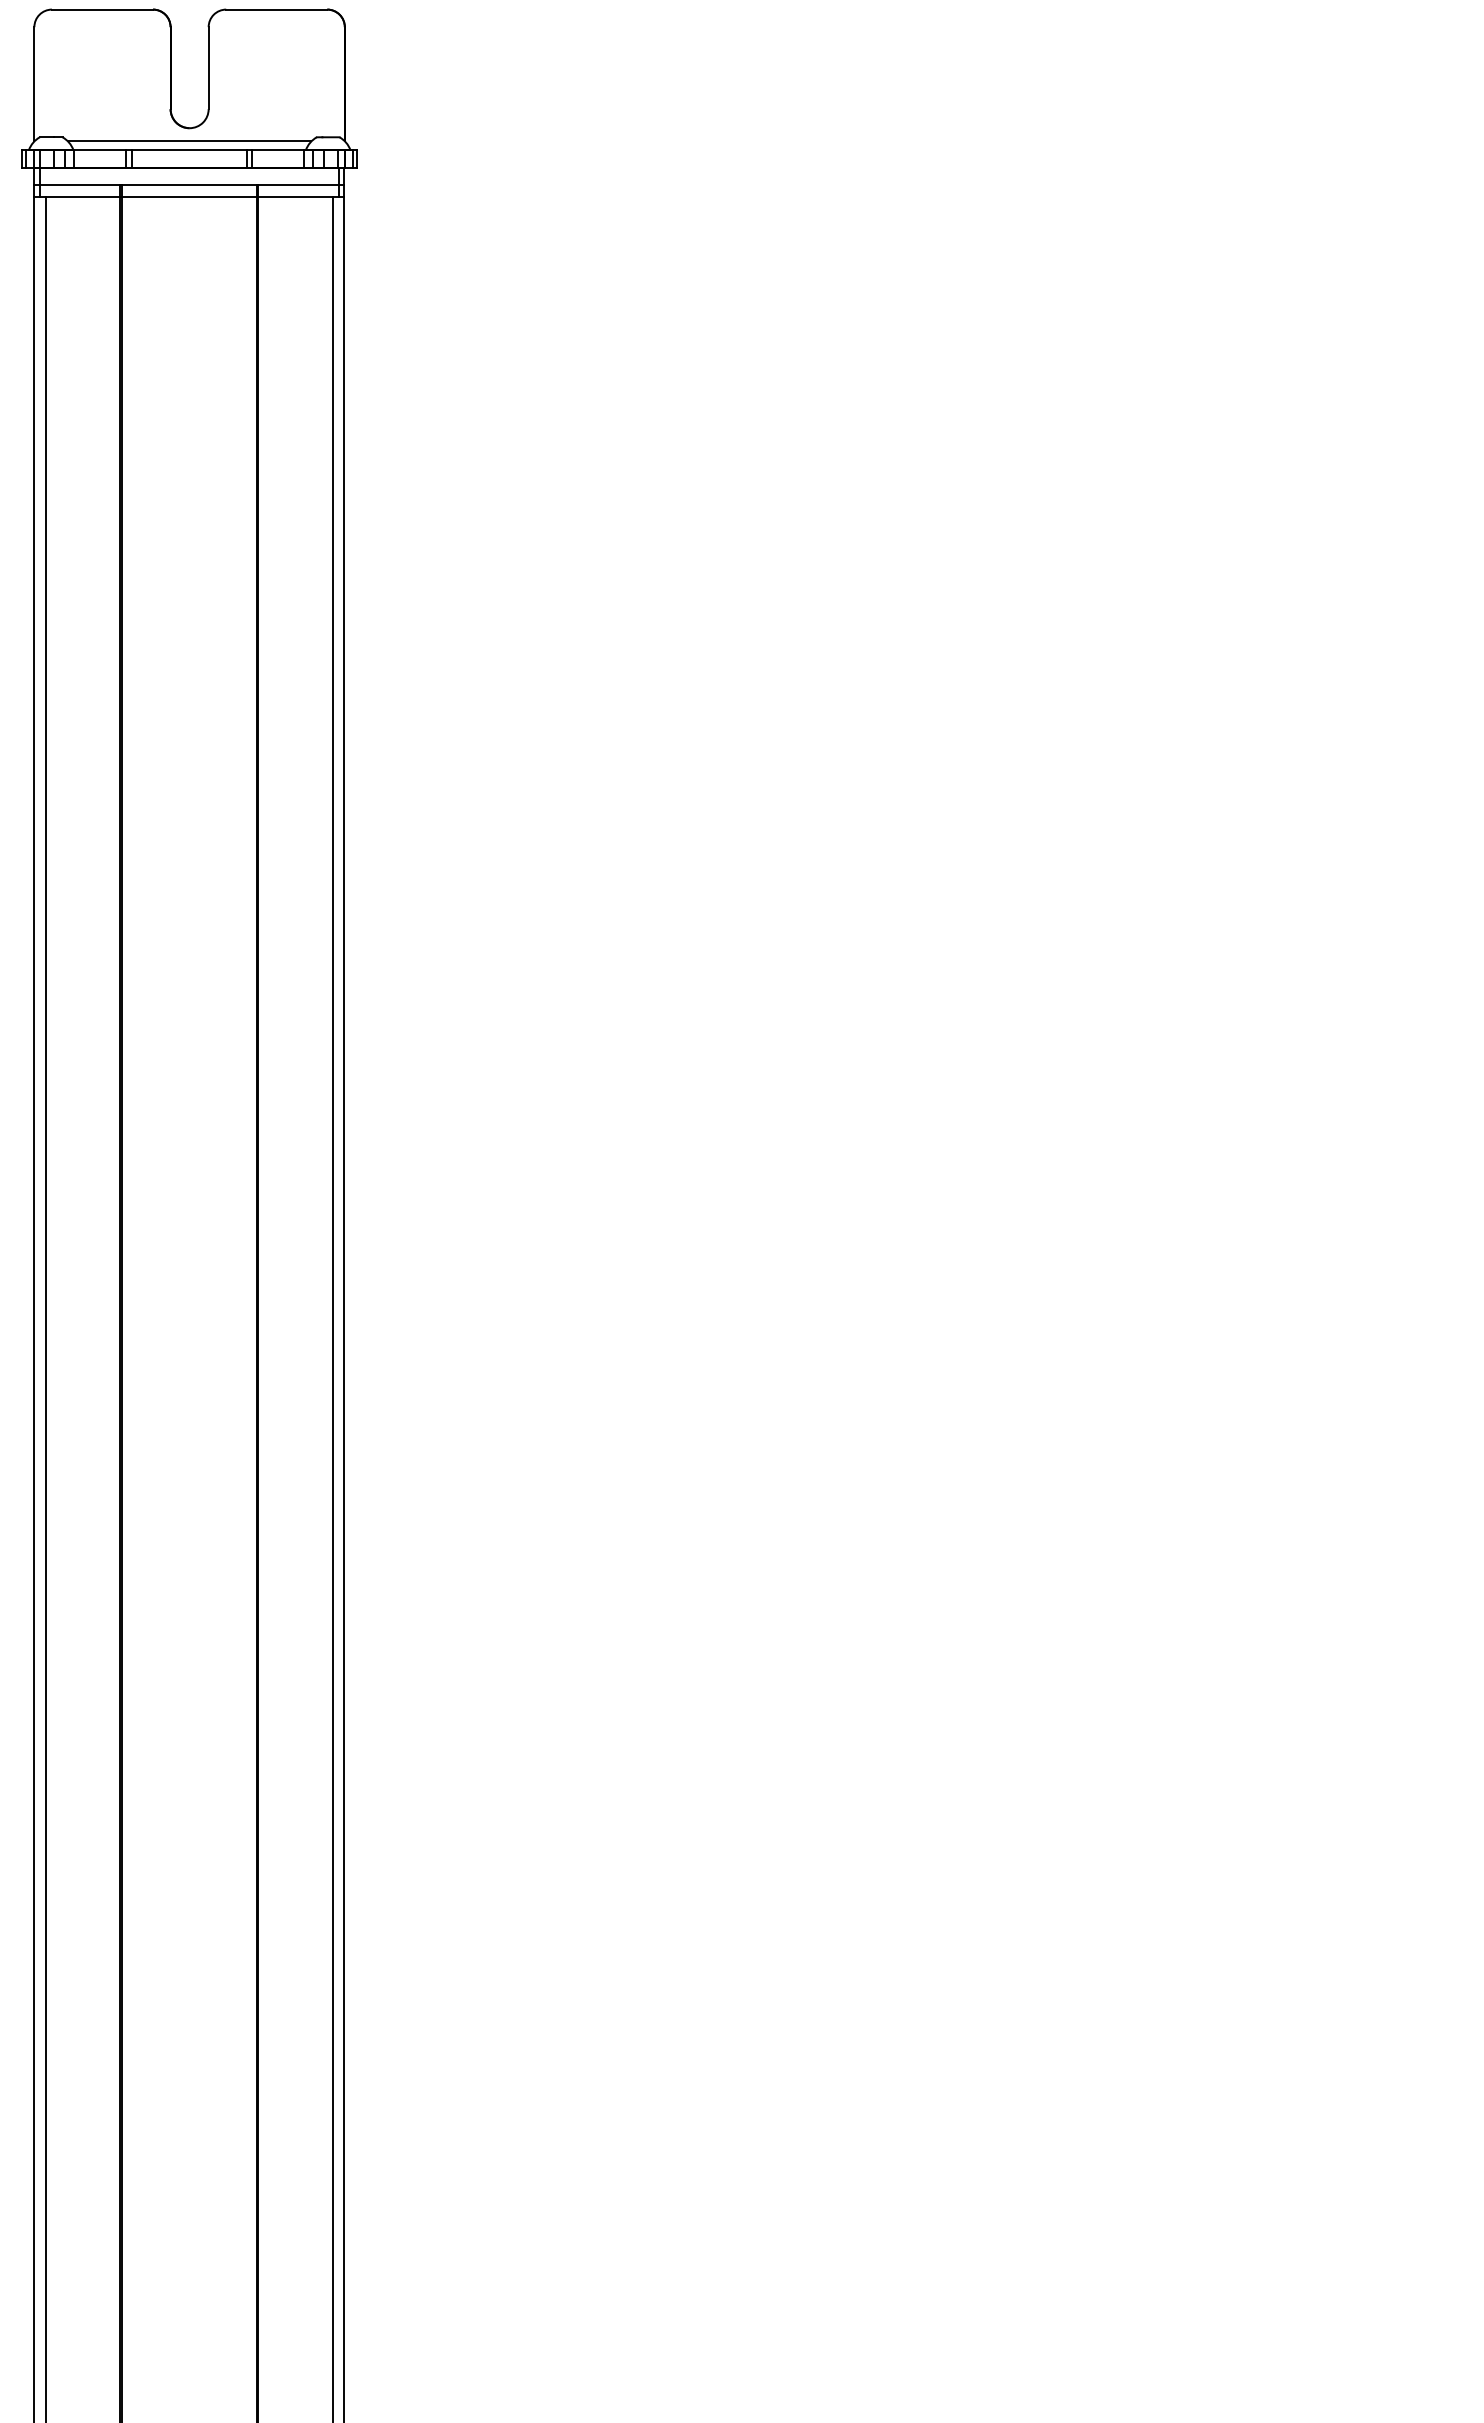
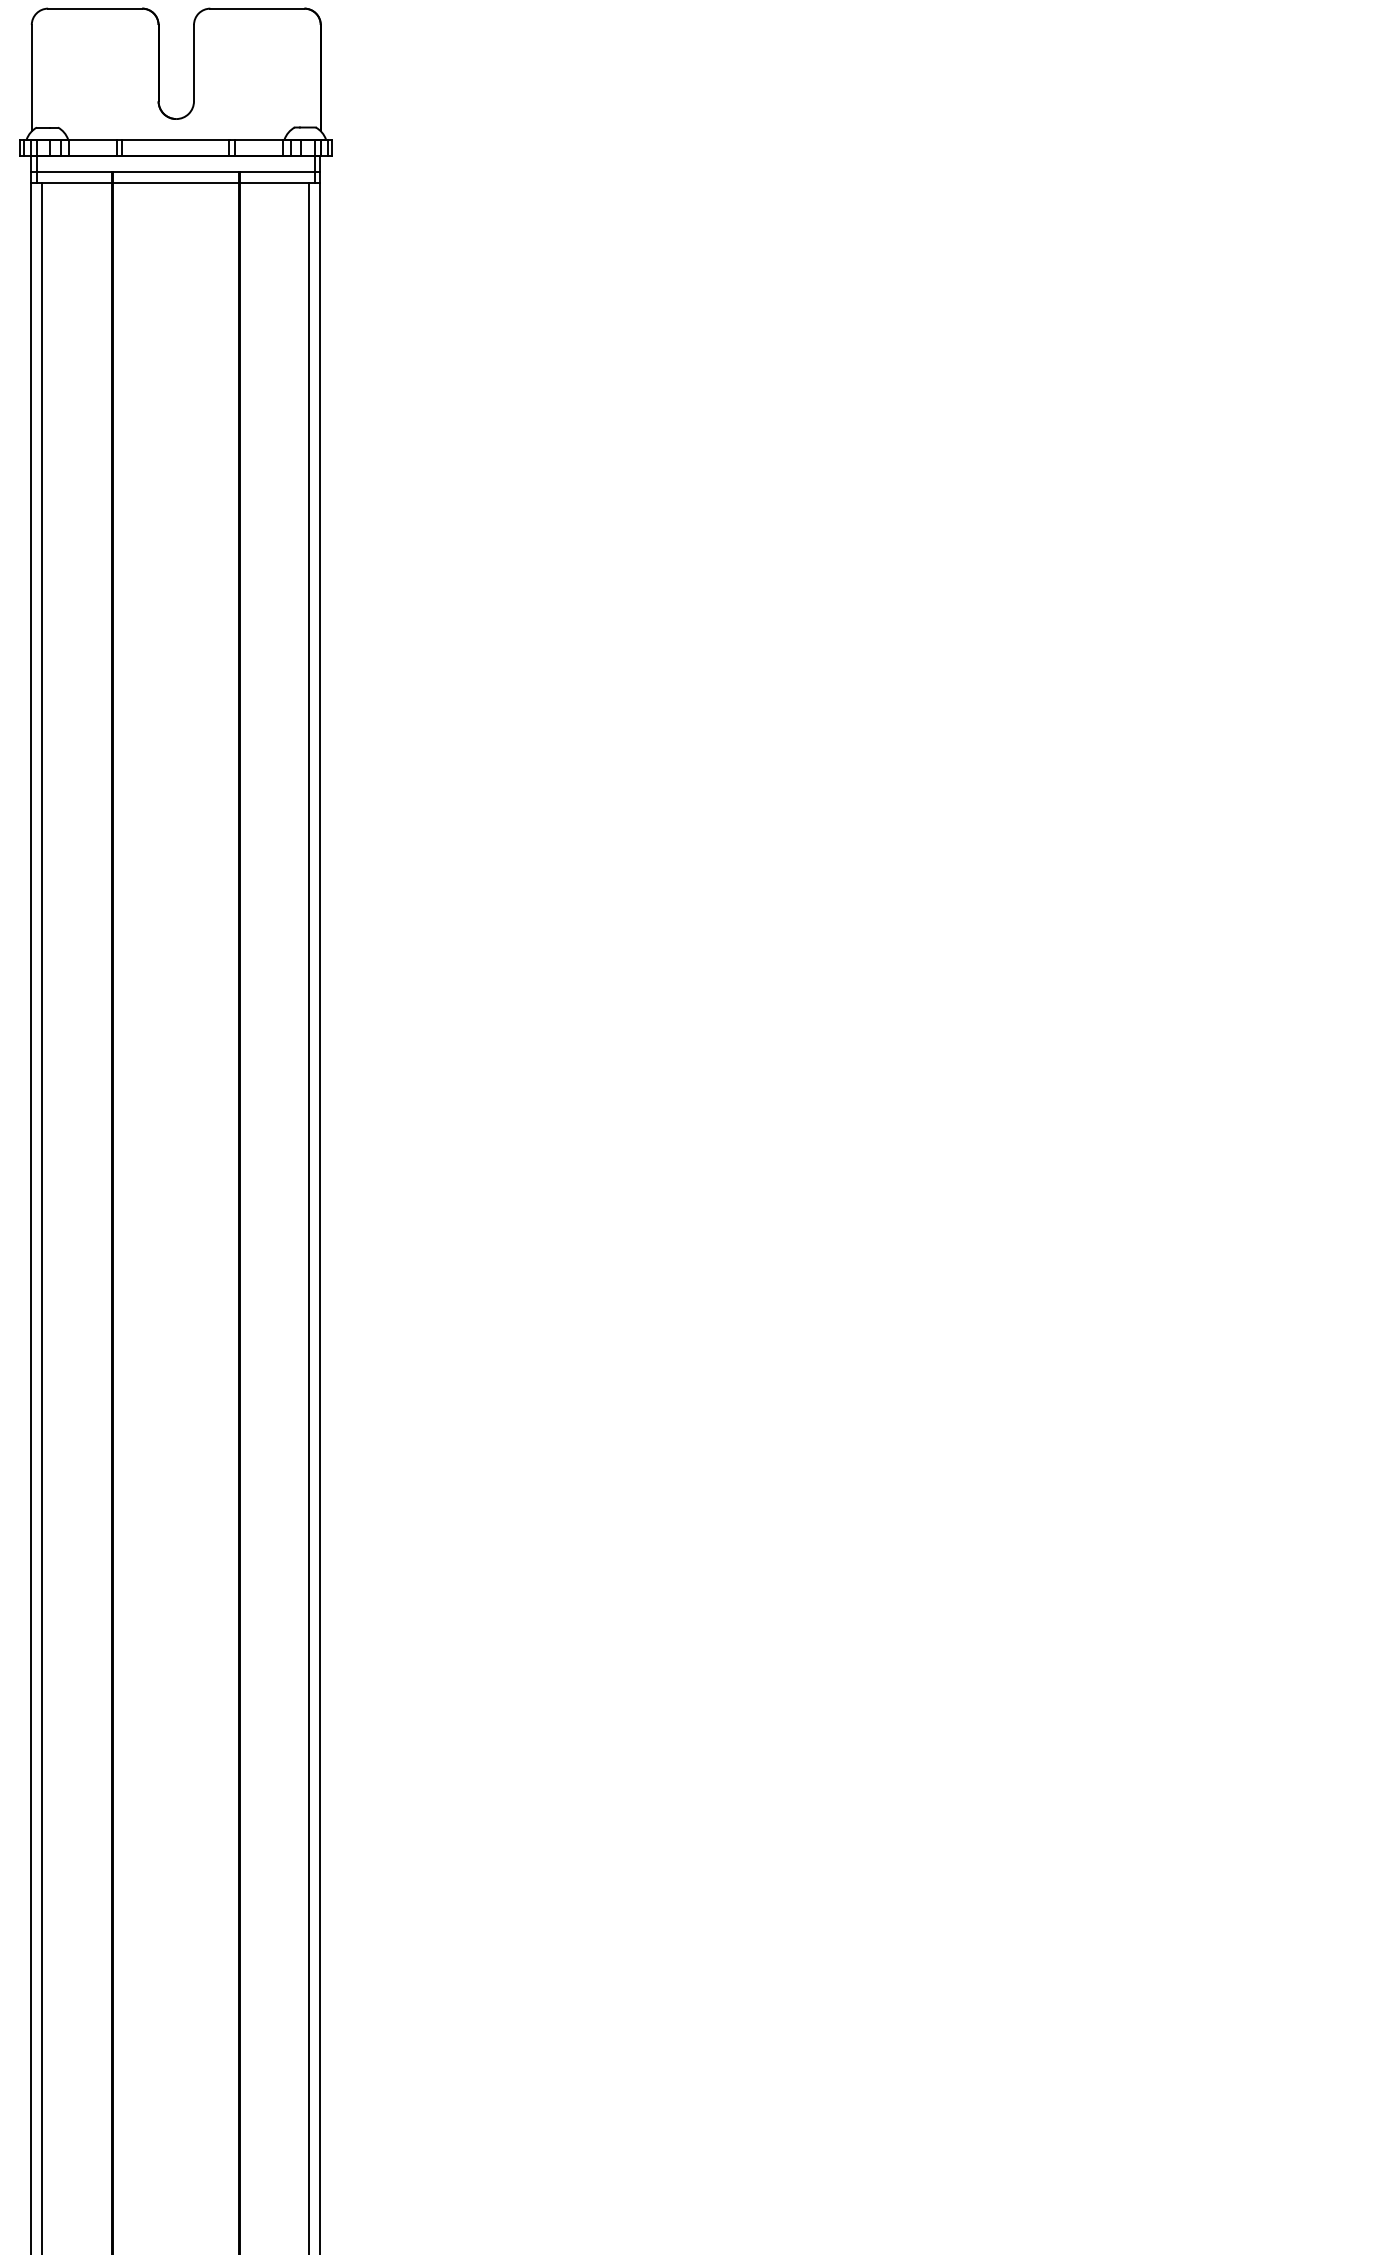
line: (189, 141) -> (176, 131), removed

